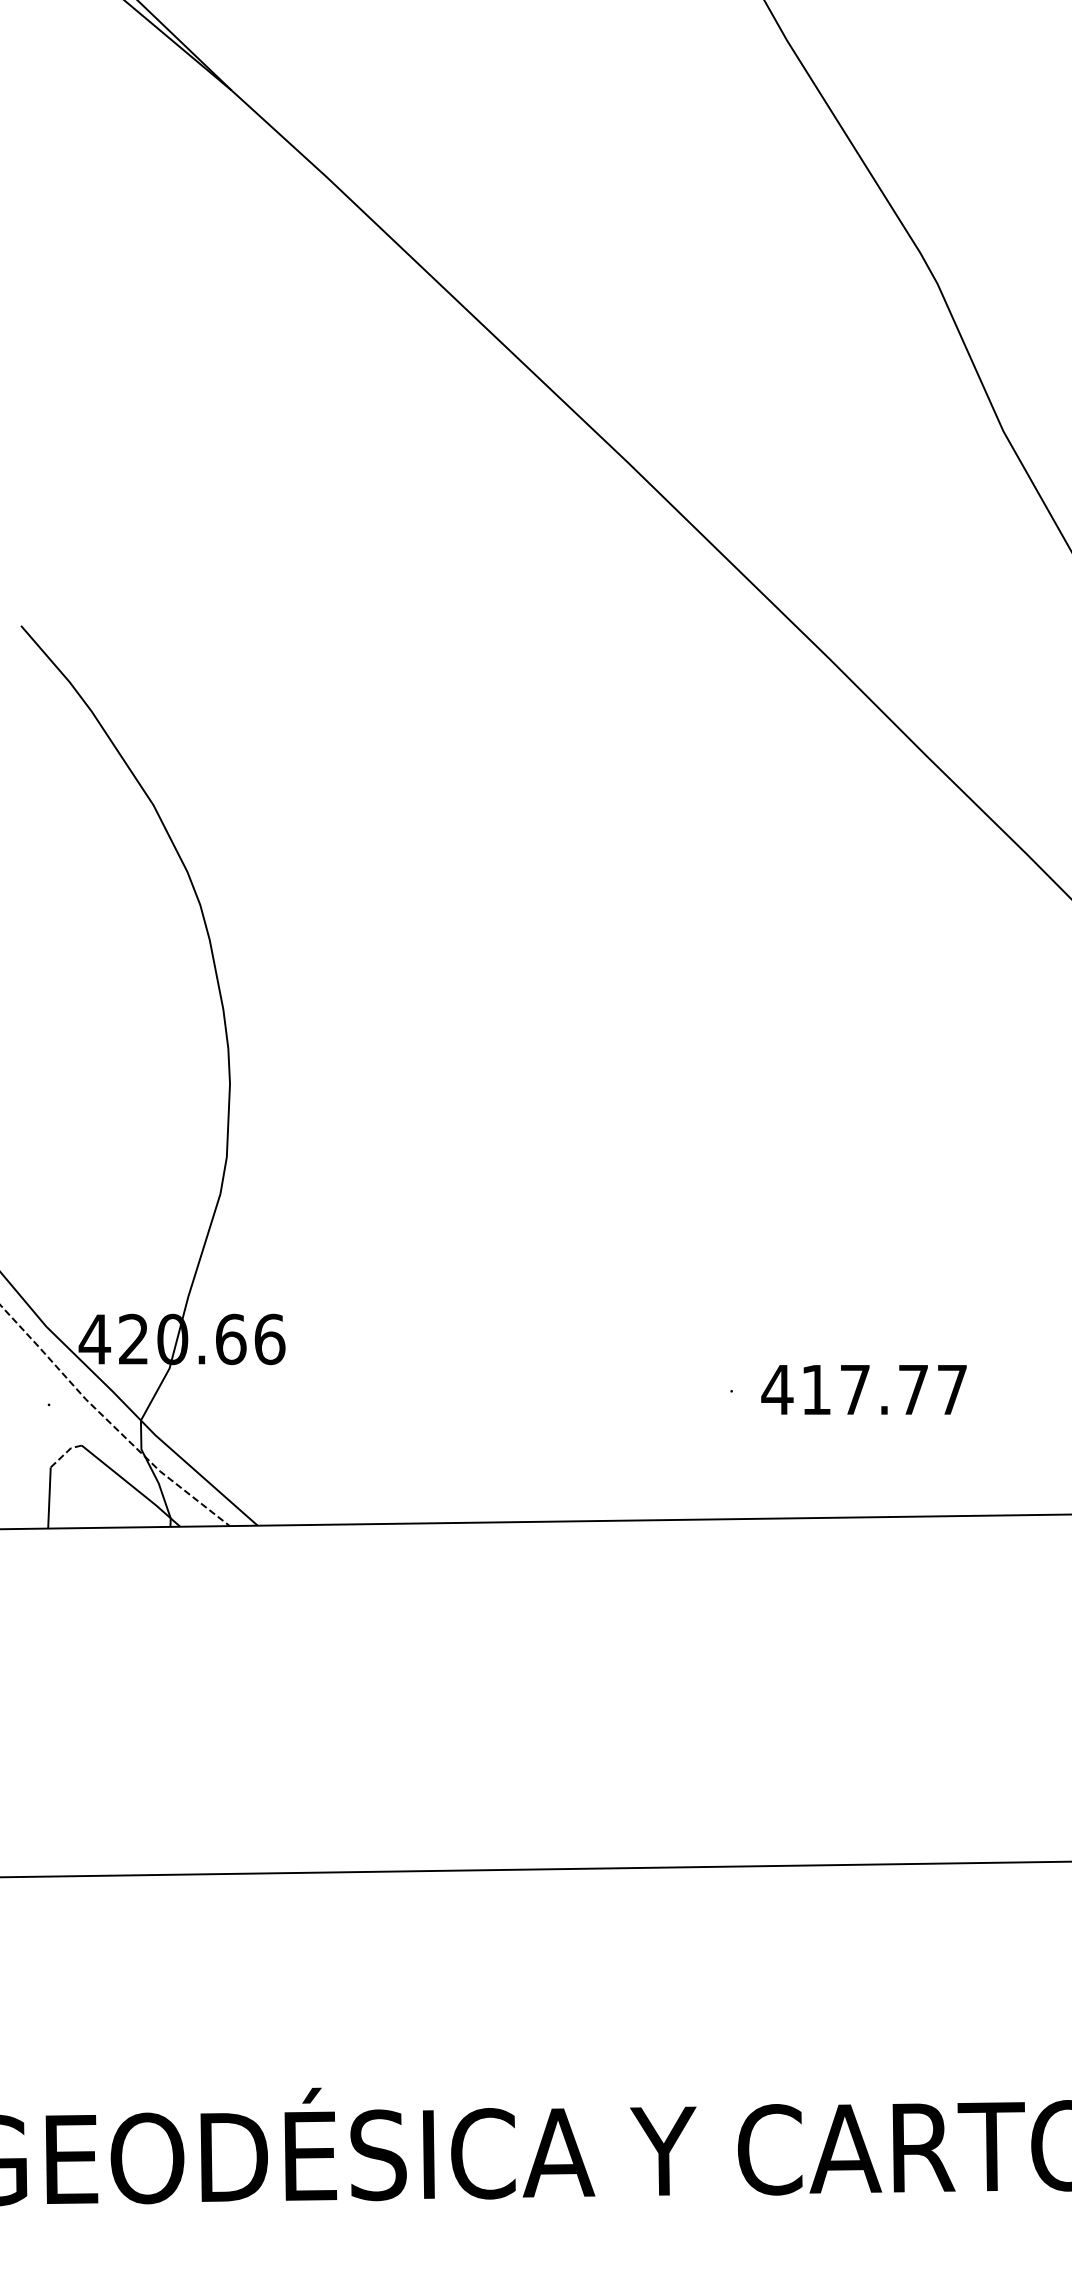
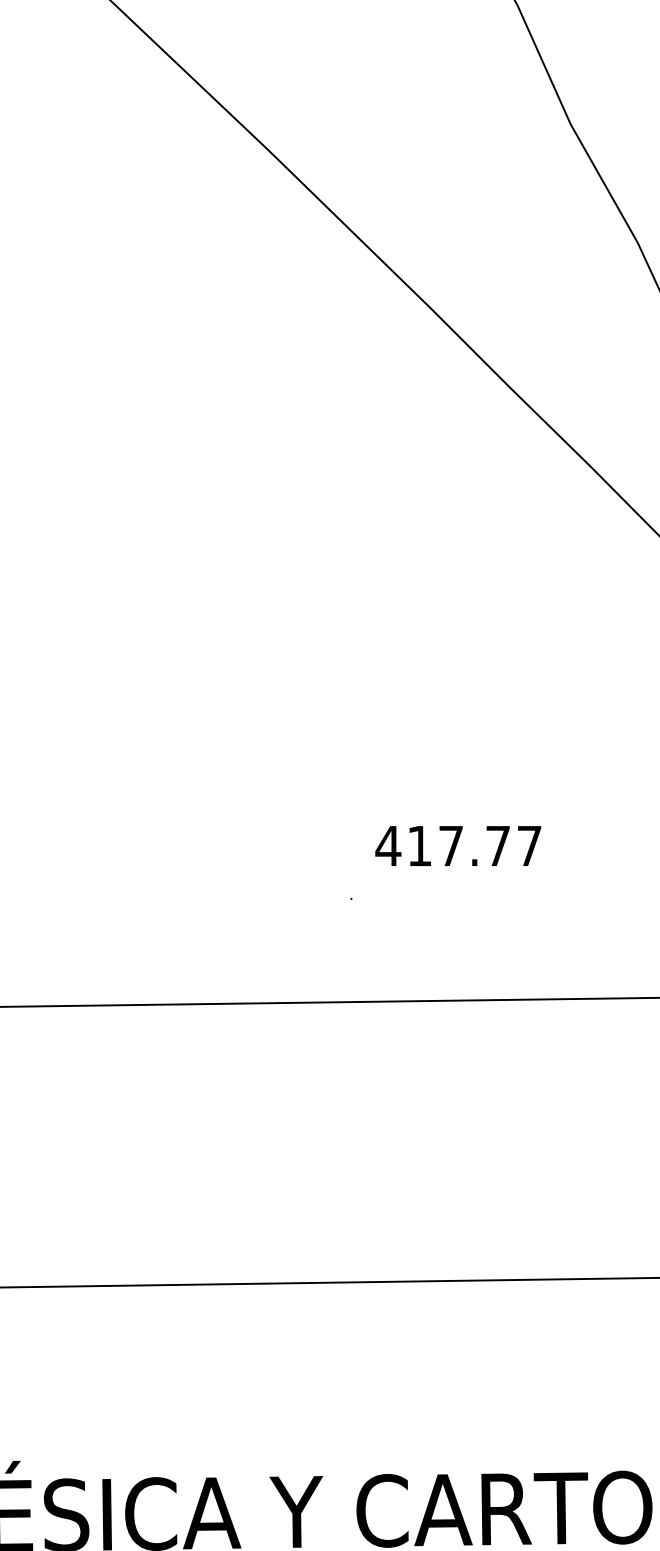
text: (863, 1389) -> (457, 845), moved

